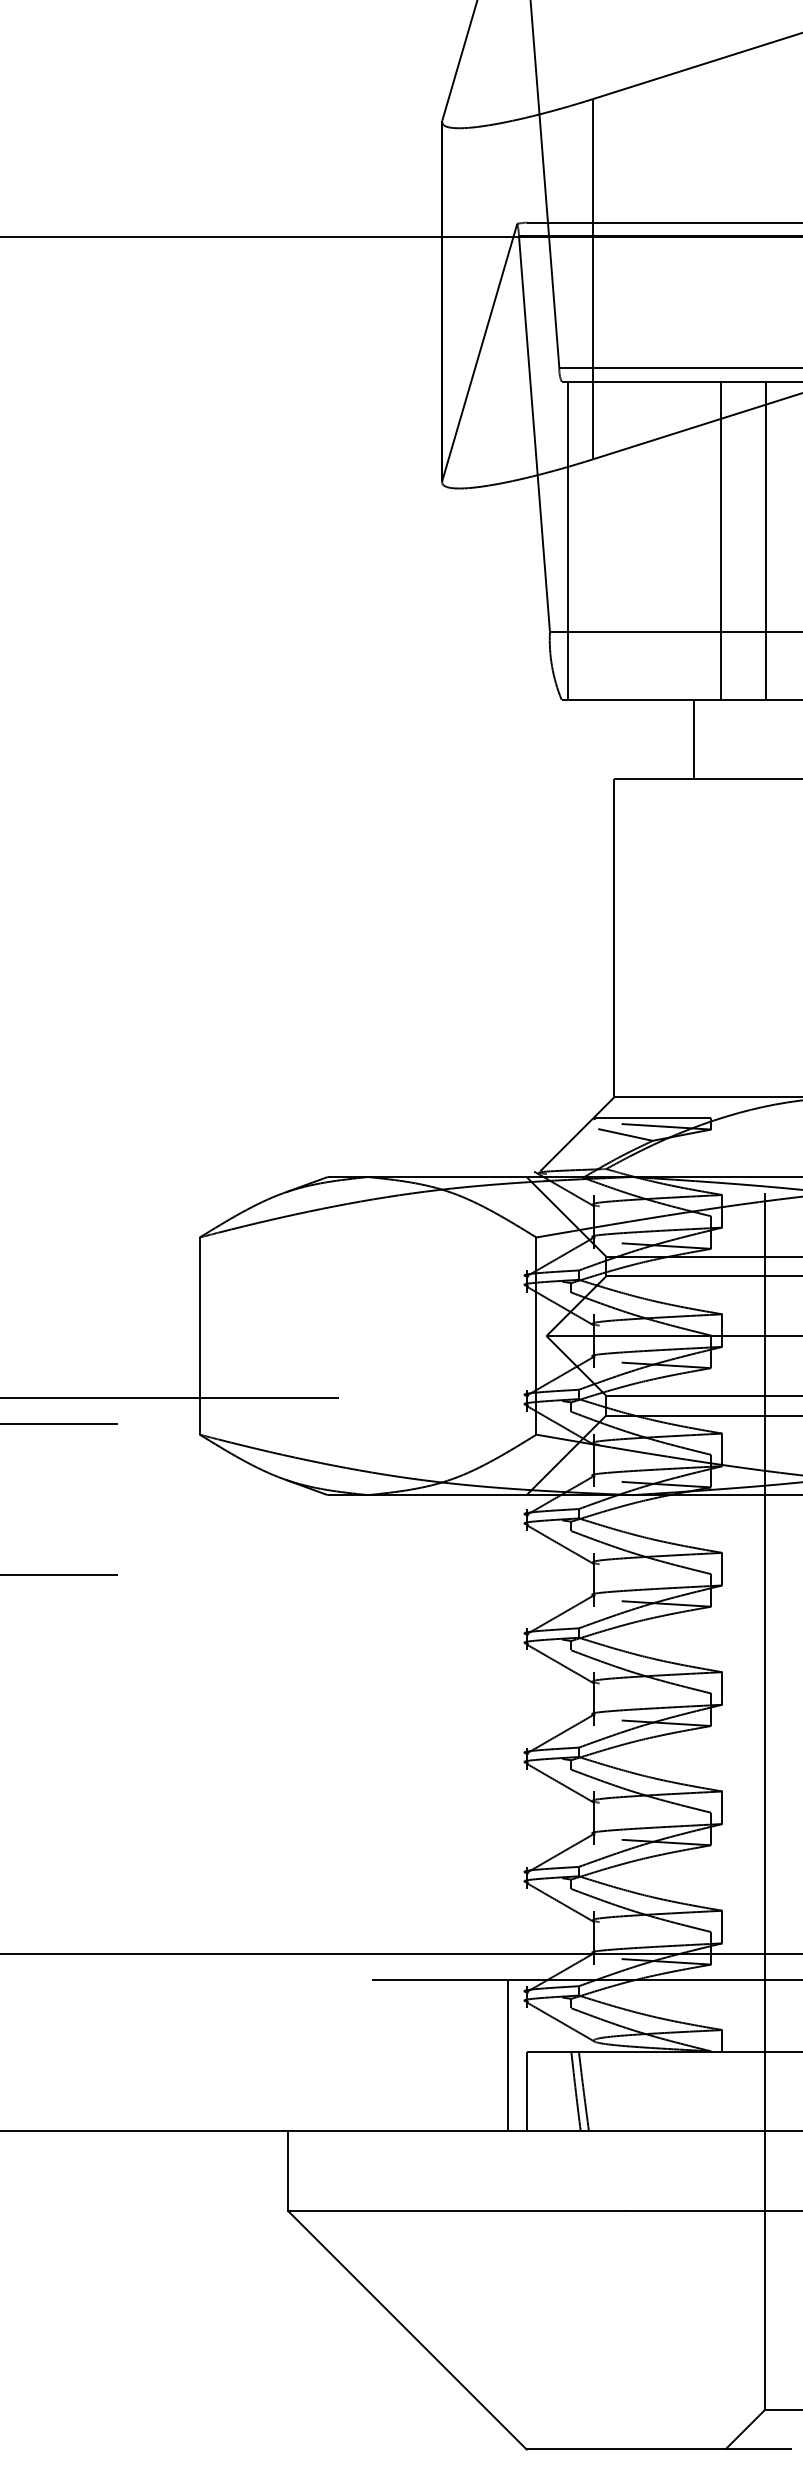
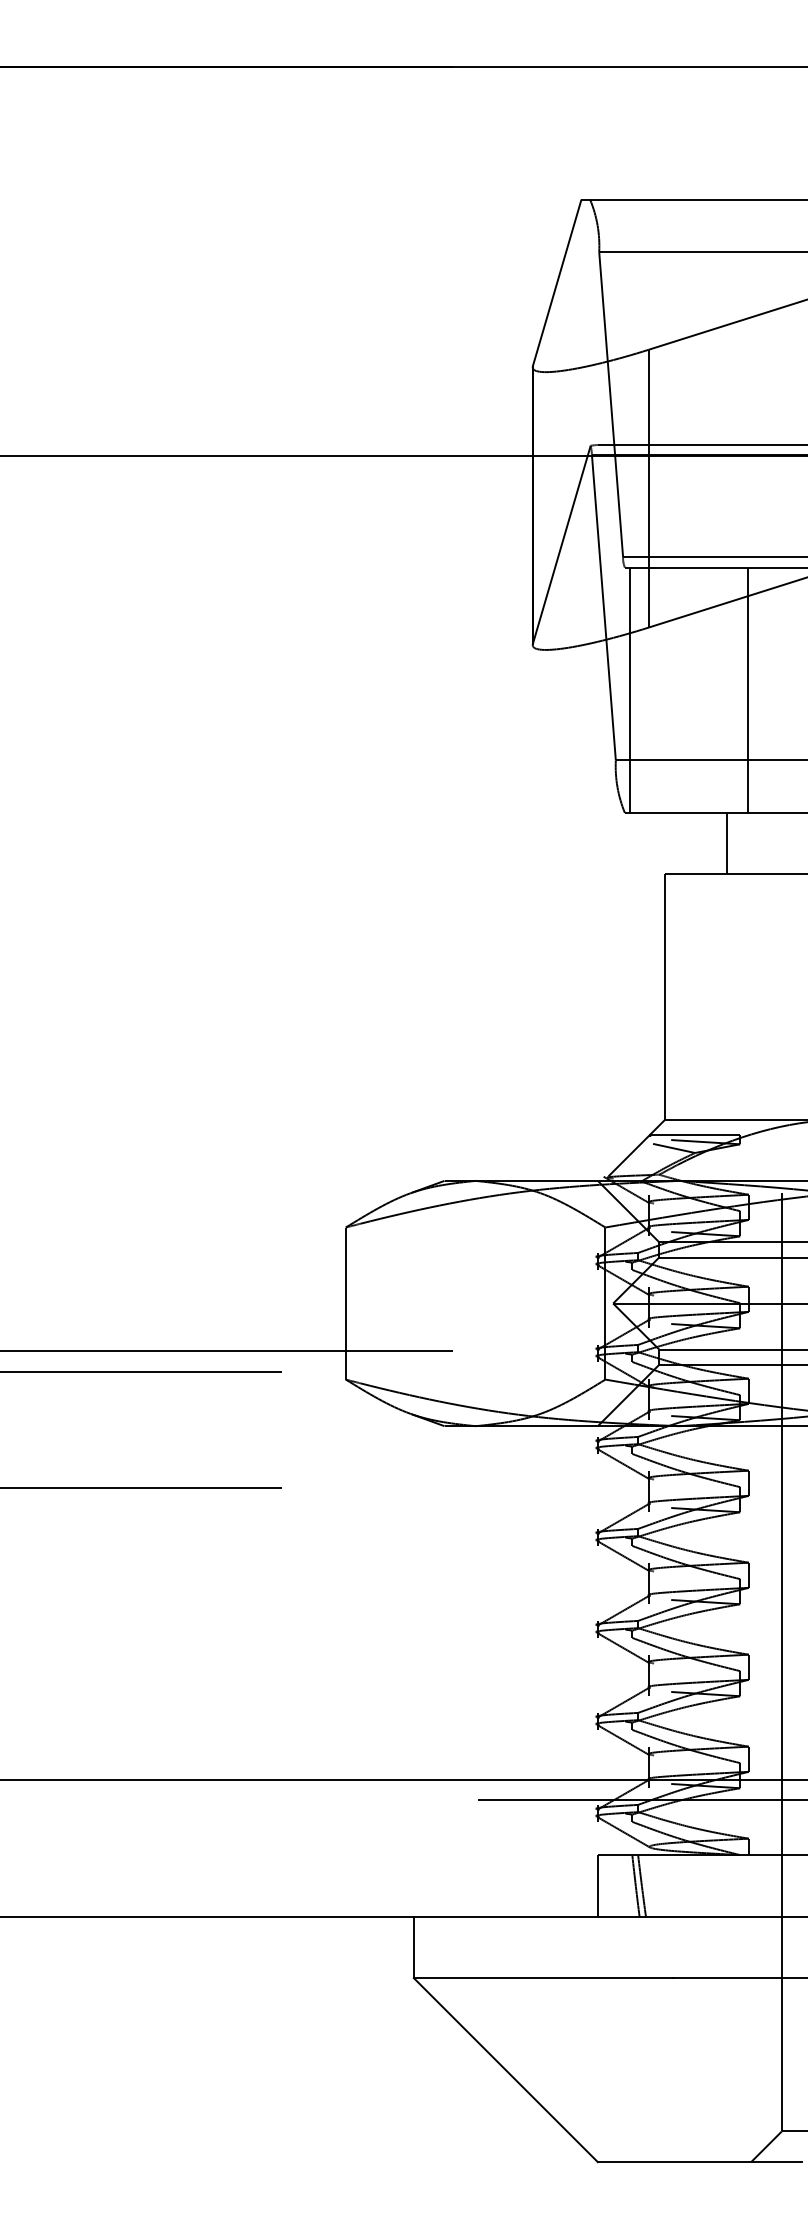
line: (766, 539) -> (782, 689), removed
line: (508, 2055) -> (583, 1858), removed

